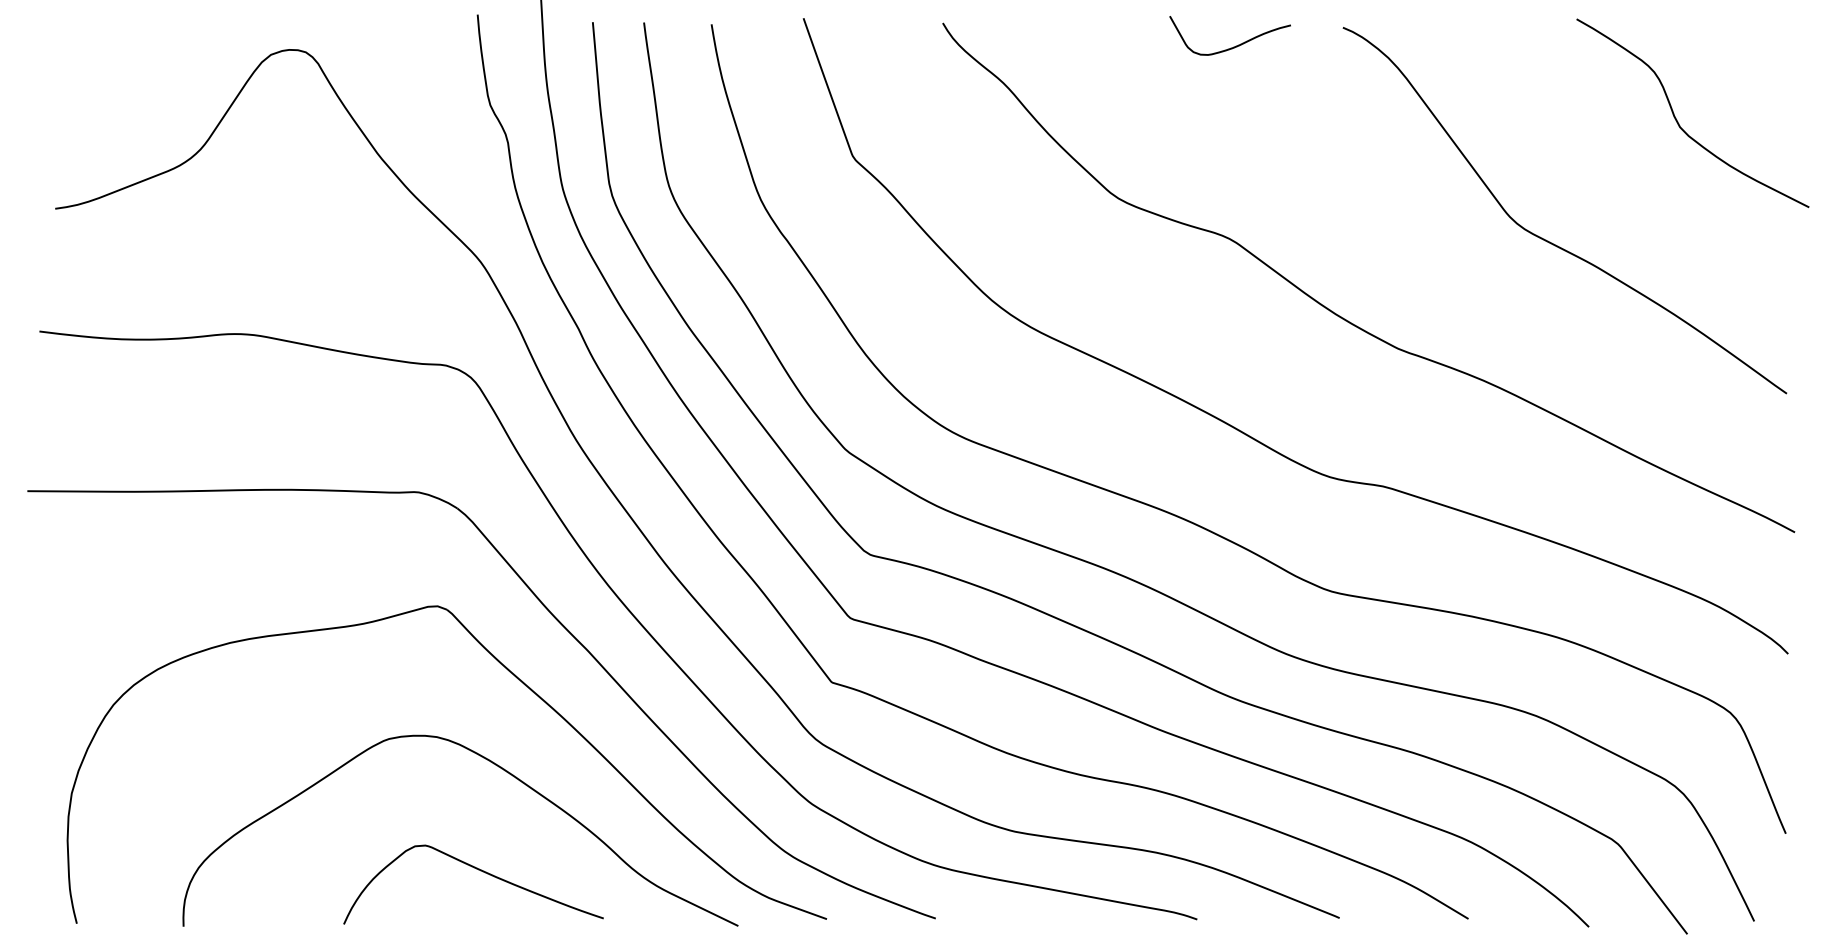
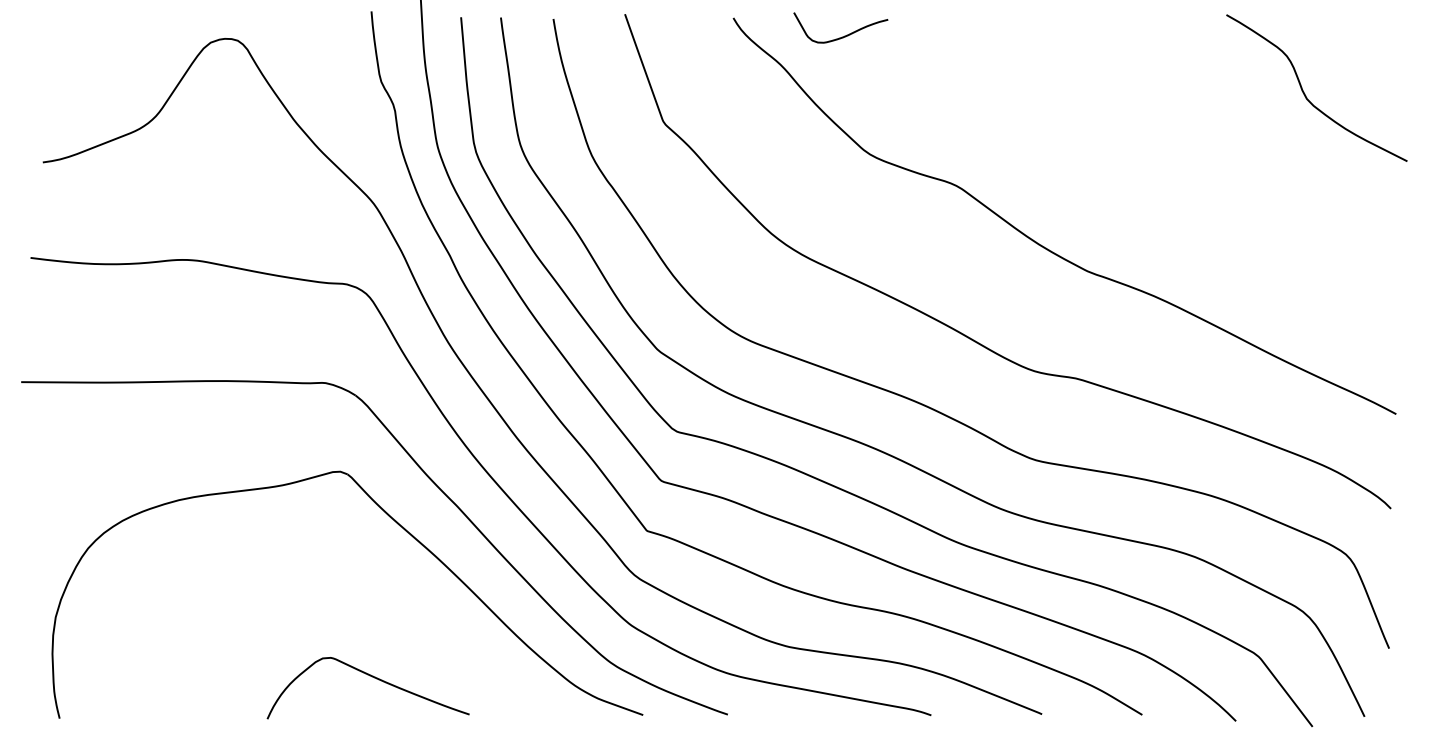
curve: (1234, 45) -> (844, 35), moved
curve: (1549, 240) -> (1205, 187), removed
curve: (500, 769) -> (389, 598), removed

